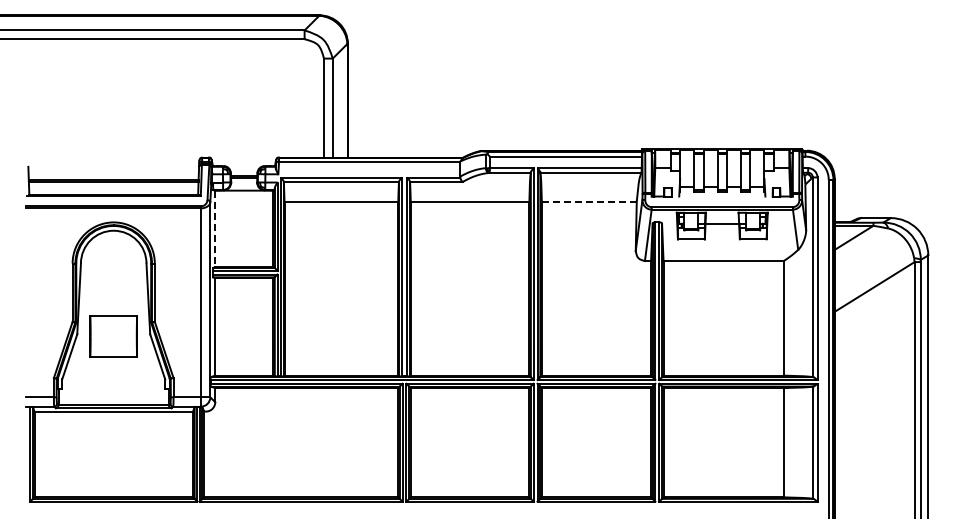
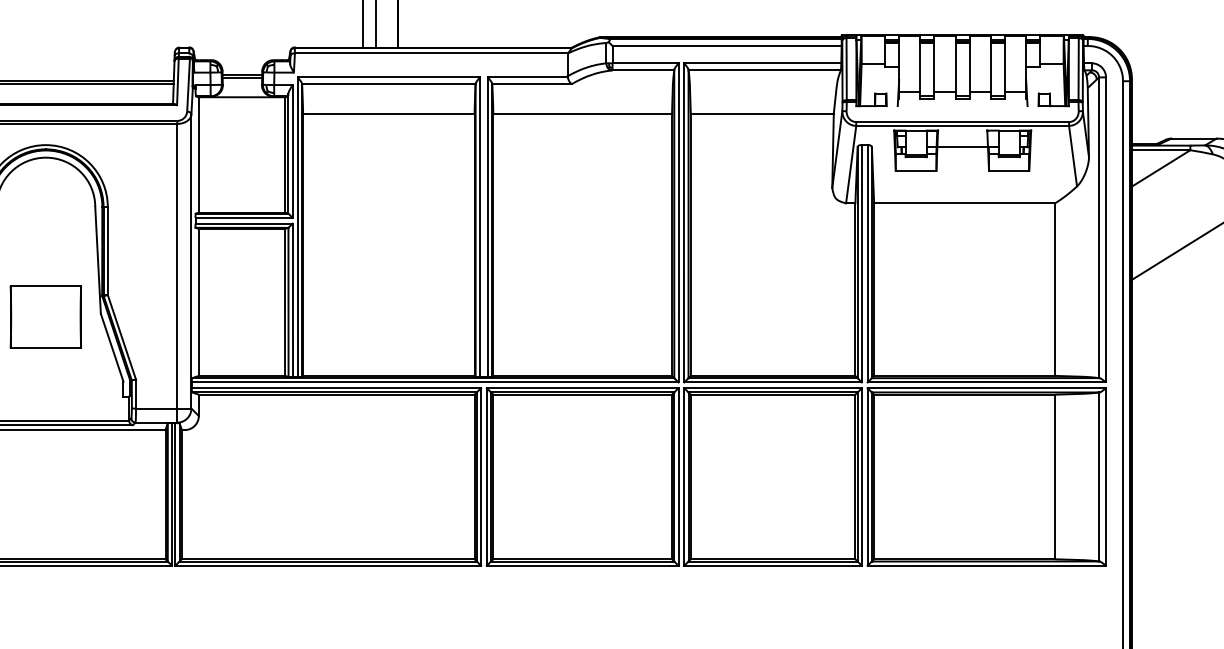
line: (588, 201) -> (761, 113), dashed -> solid
line: (215, 229) -> (199, 155), dashed -> solid

